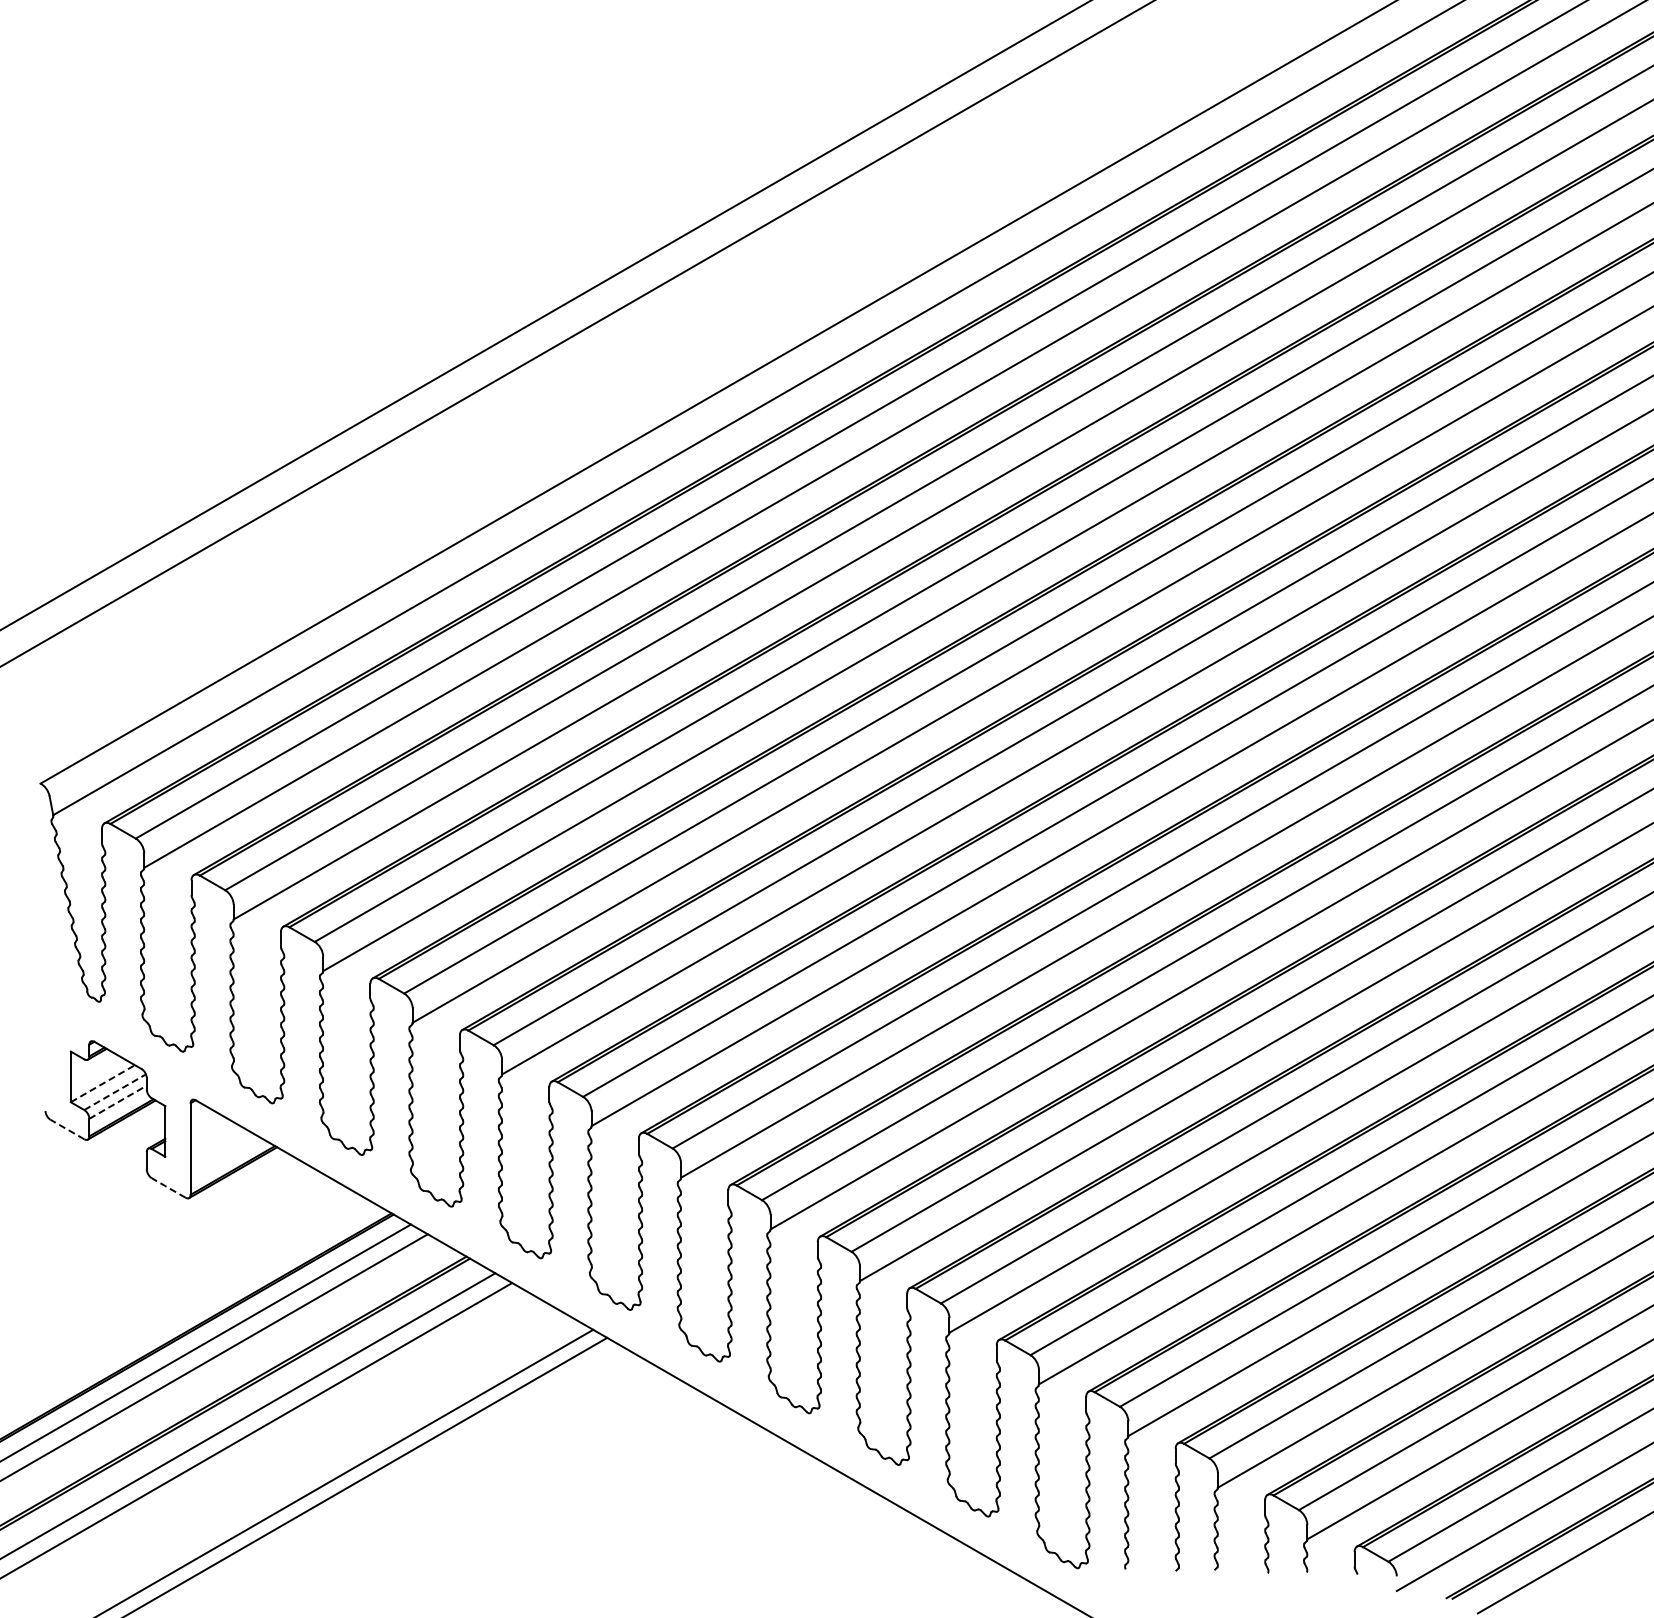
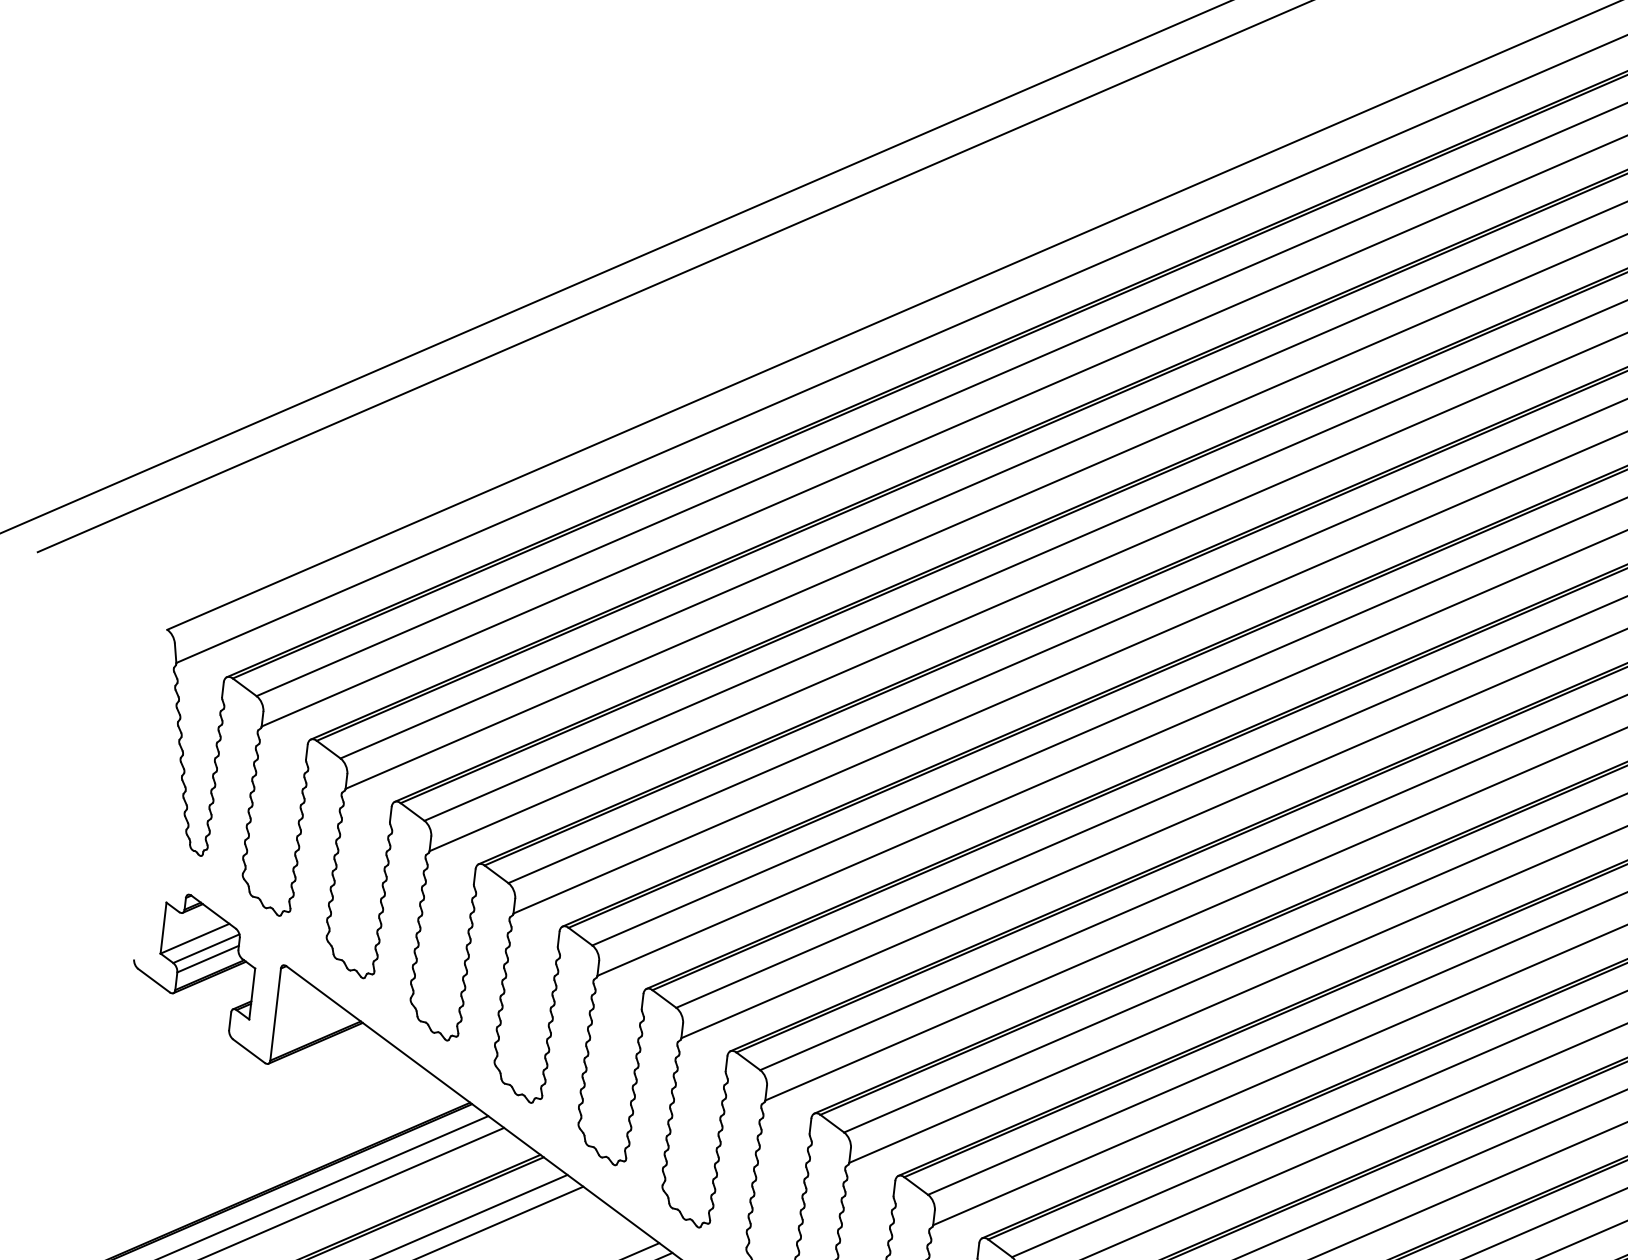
line: (103, 1083) -> (195, 938), dashed -> solid
line: (115, 1092) -> (206, 949), dashed -> solid
line: (118, 1101) -> (208, 958), dashed -> solid
line: (67, 1129) -> (154, 980), dashed -> solid
line: (168, 1187) -> (248, 1050), dashed -> solid

